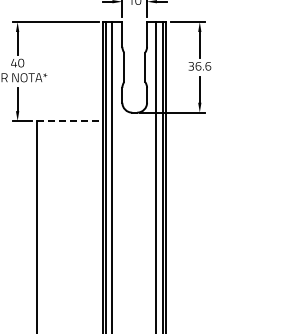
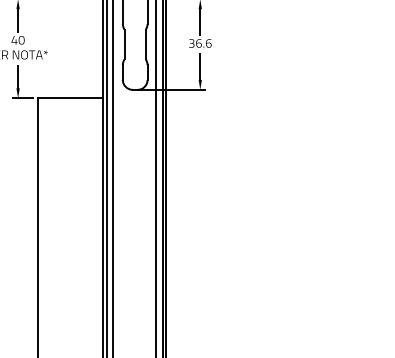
line: (70, 121) -> (70, 98), dashed -> solid

